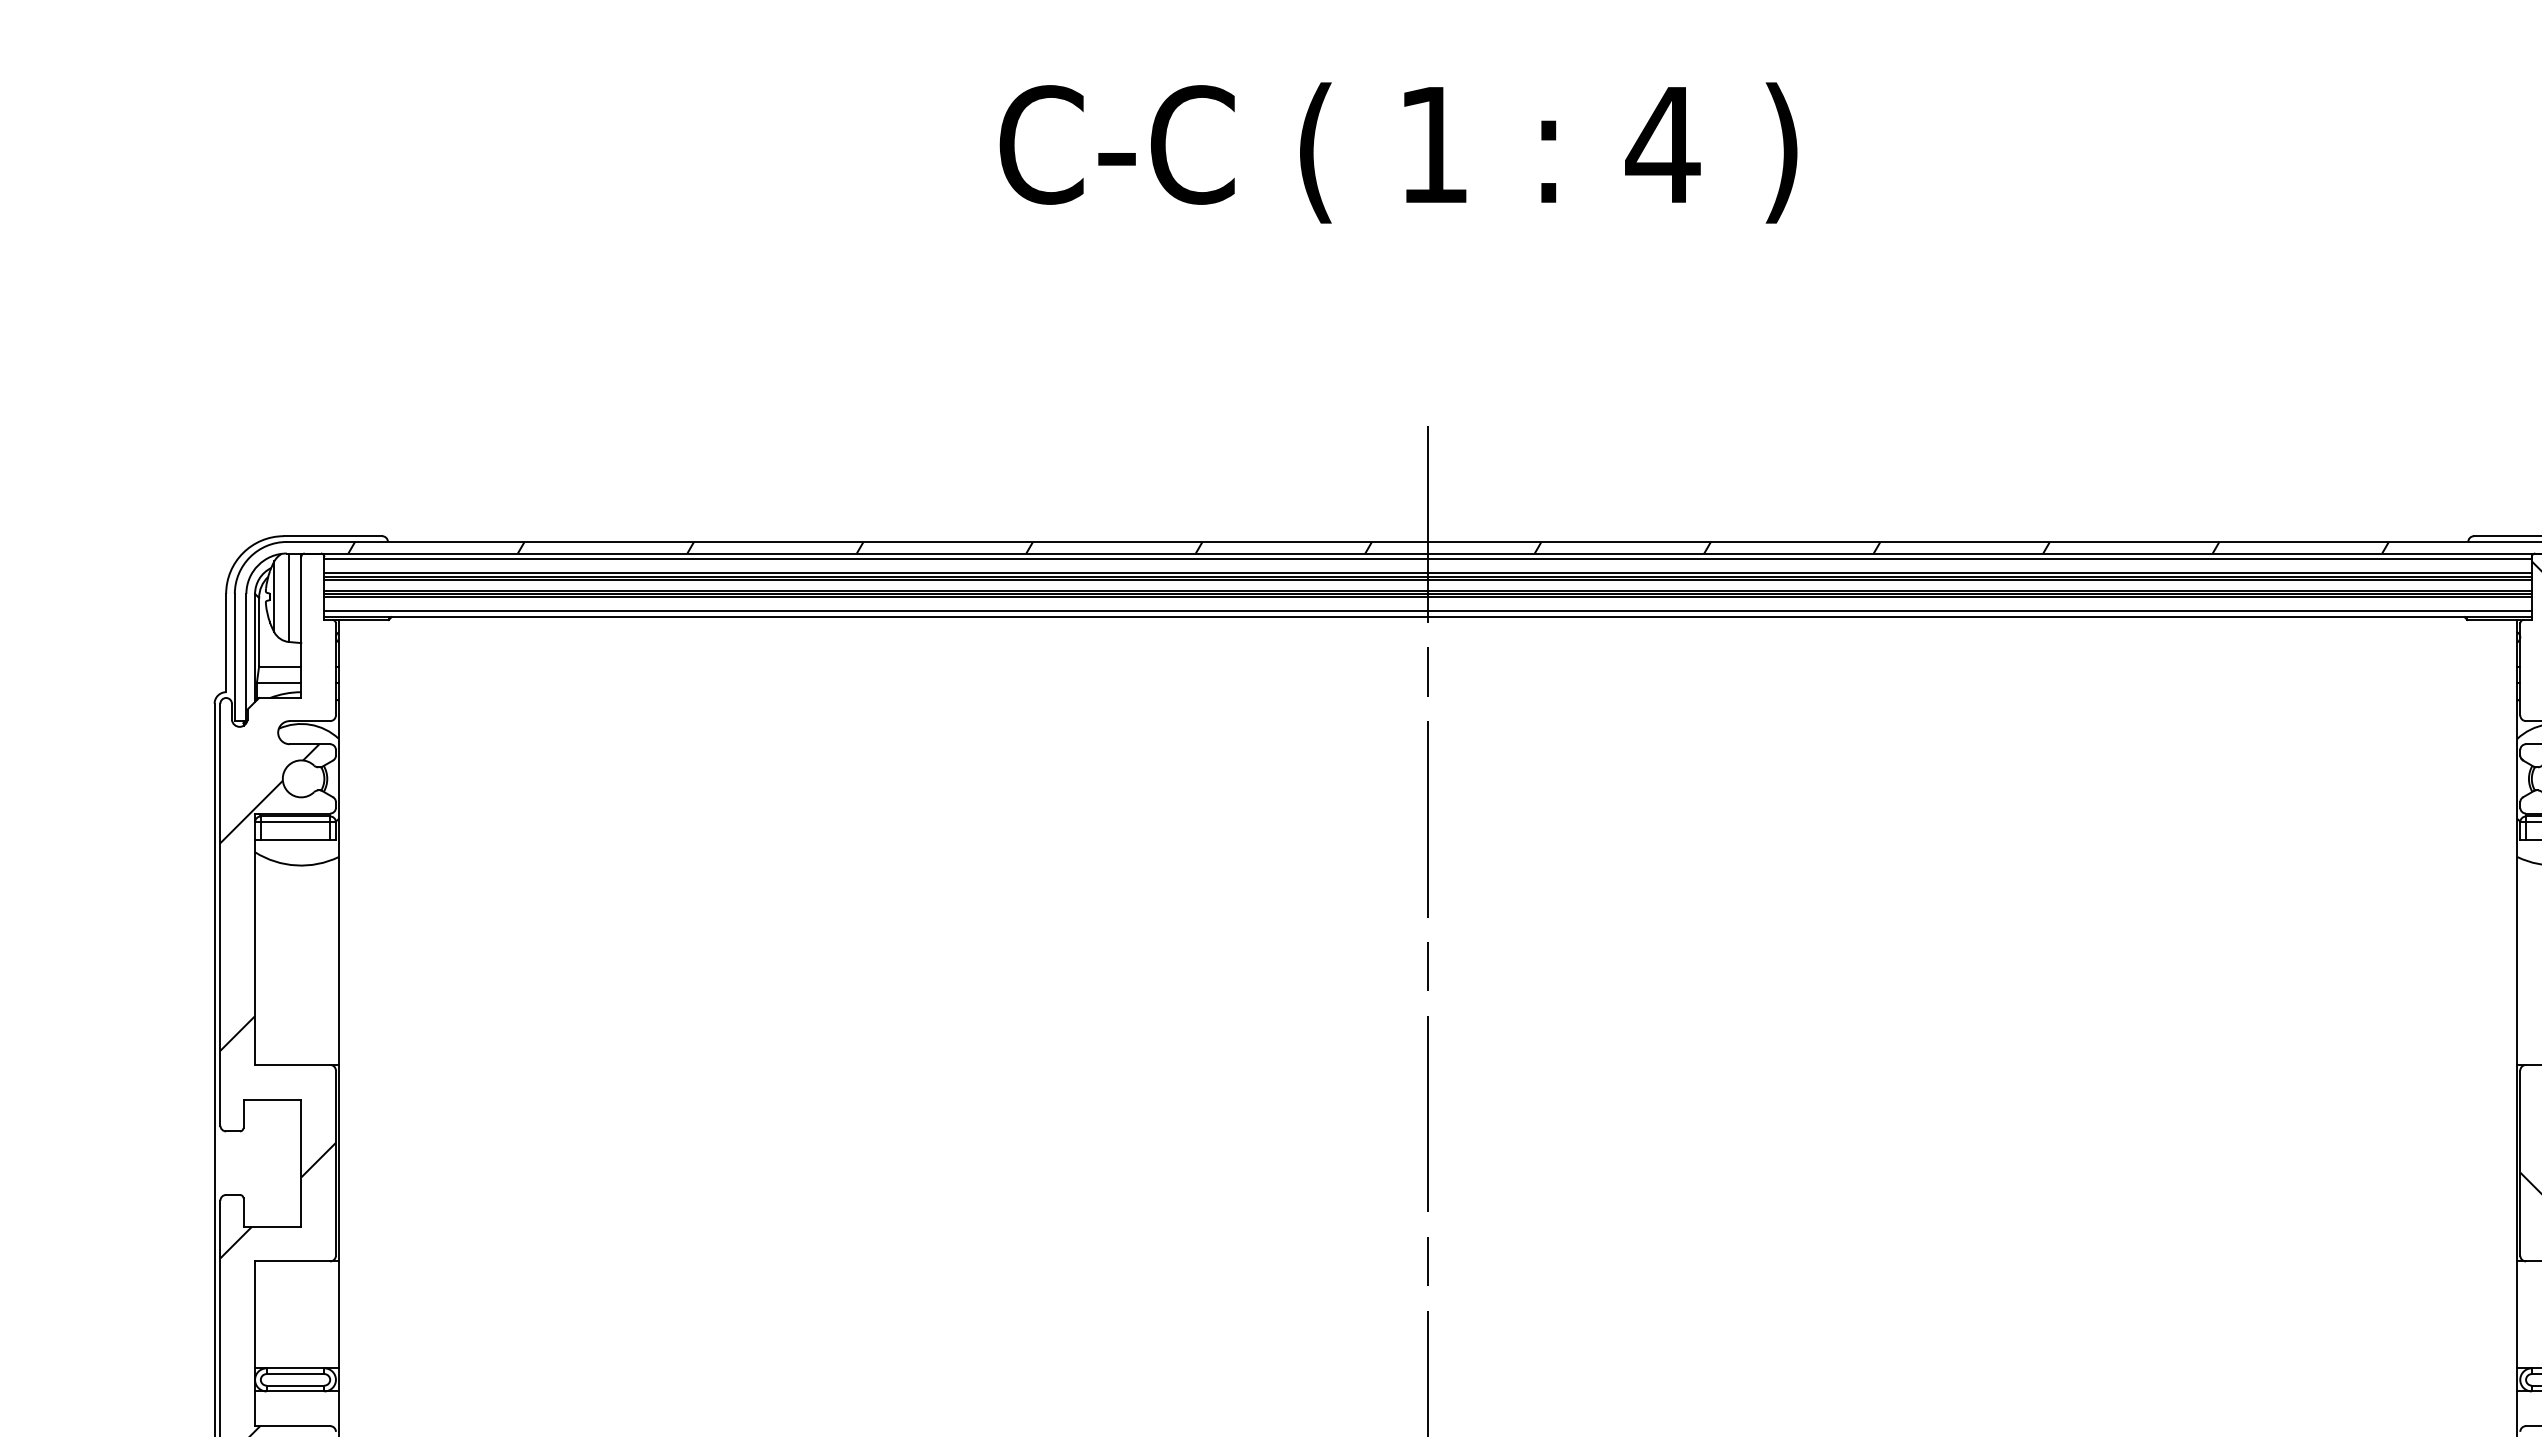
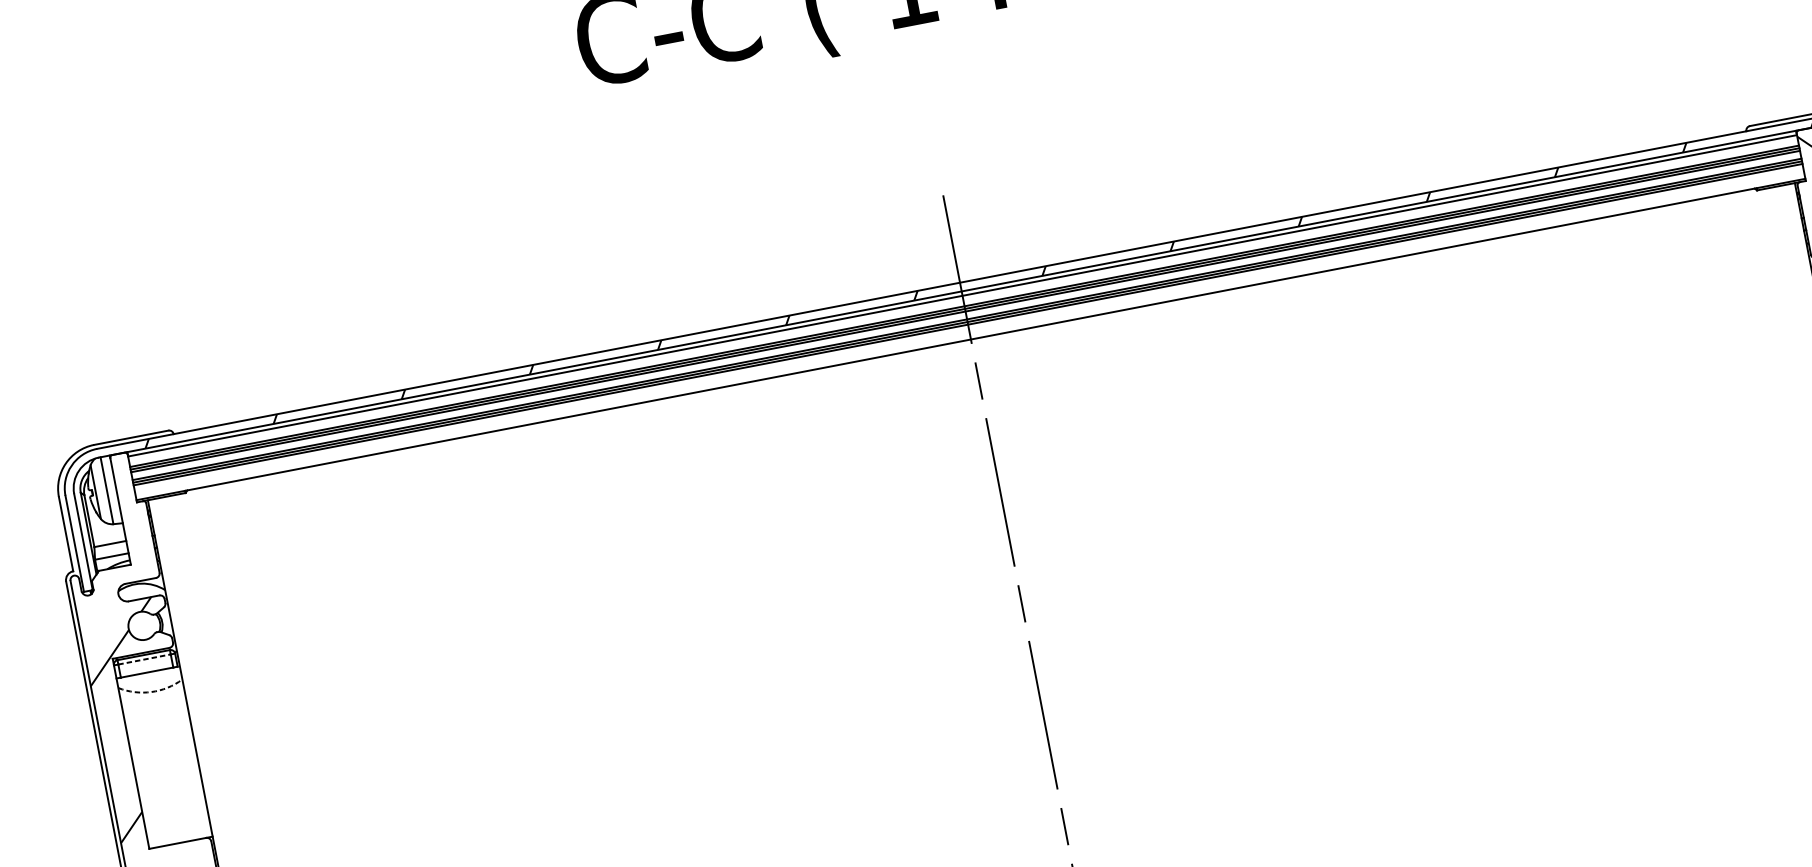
line: (1427, 611) -> (969, 335), removed
line: (295, 822) -> (144, 659), solid -> dashed
arc: (296, 865) -> (151, 692), solid -> dashed

